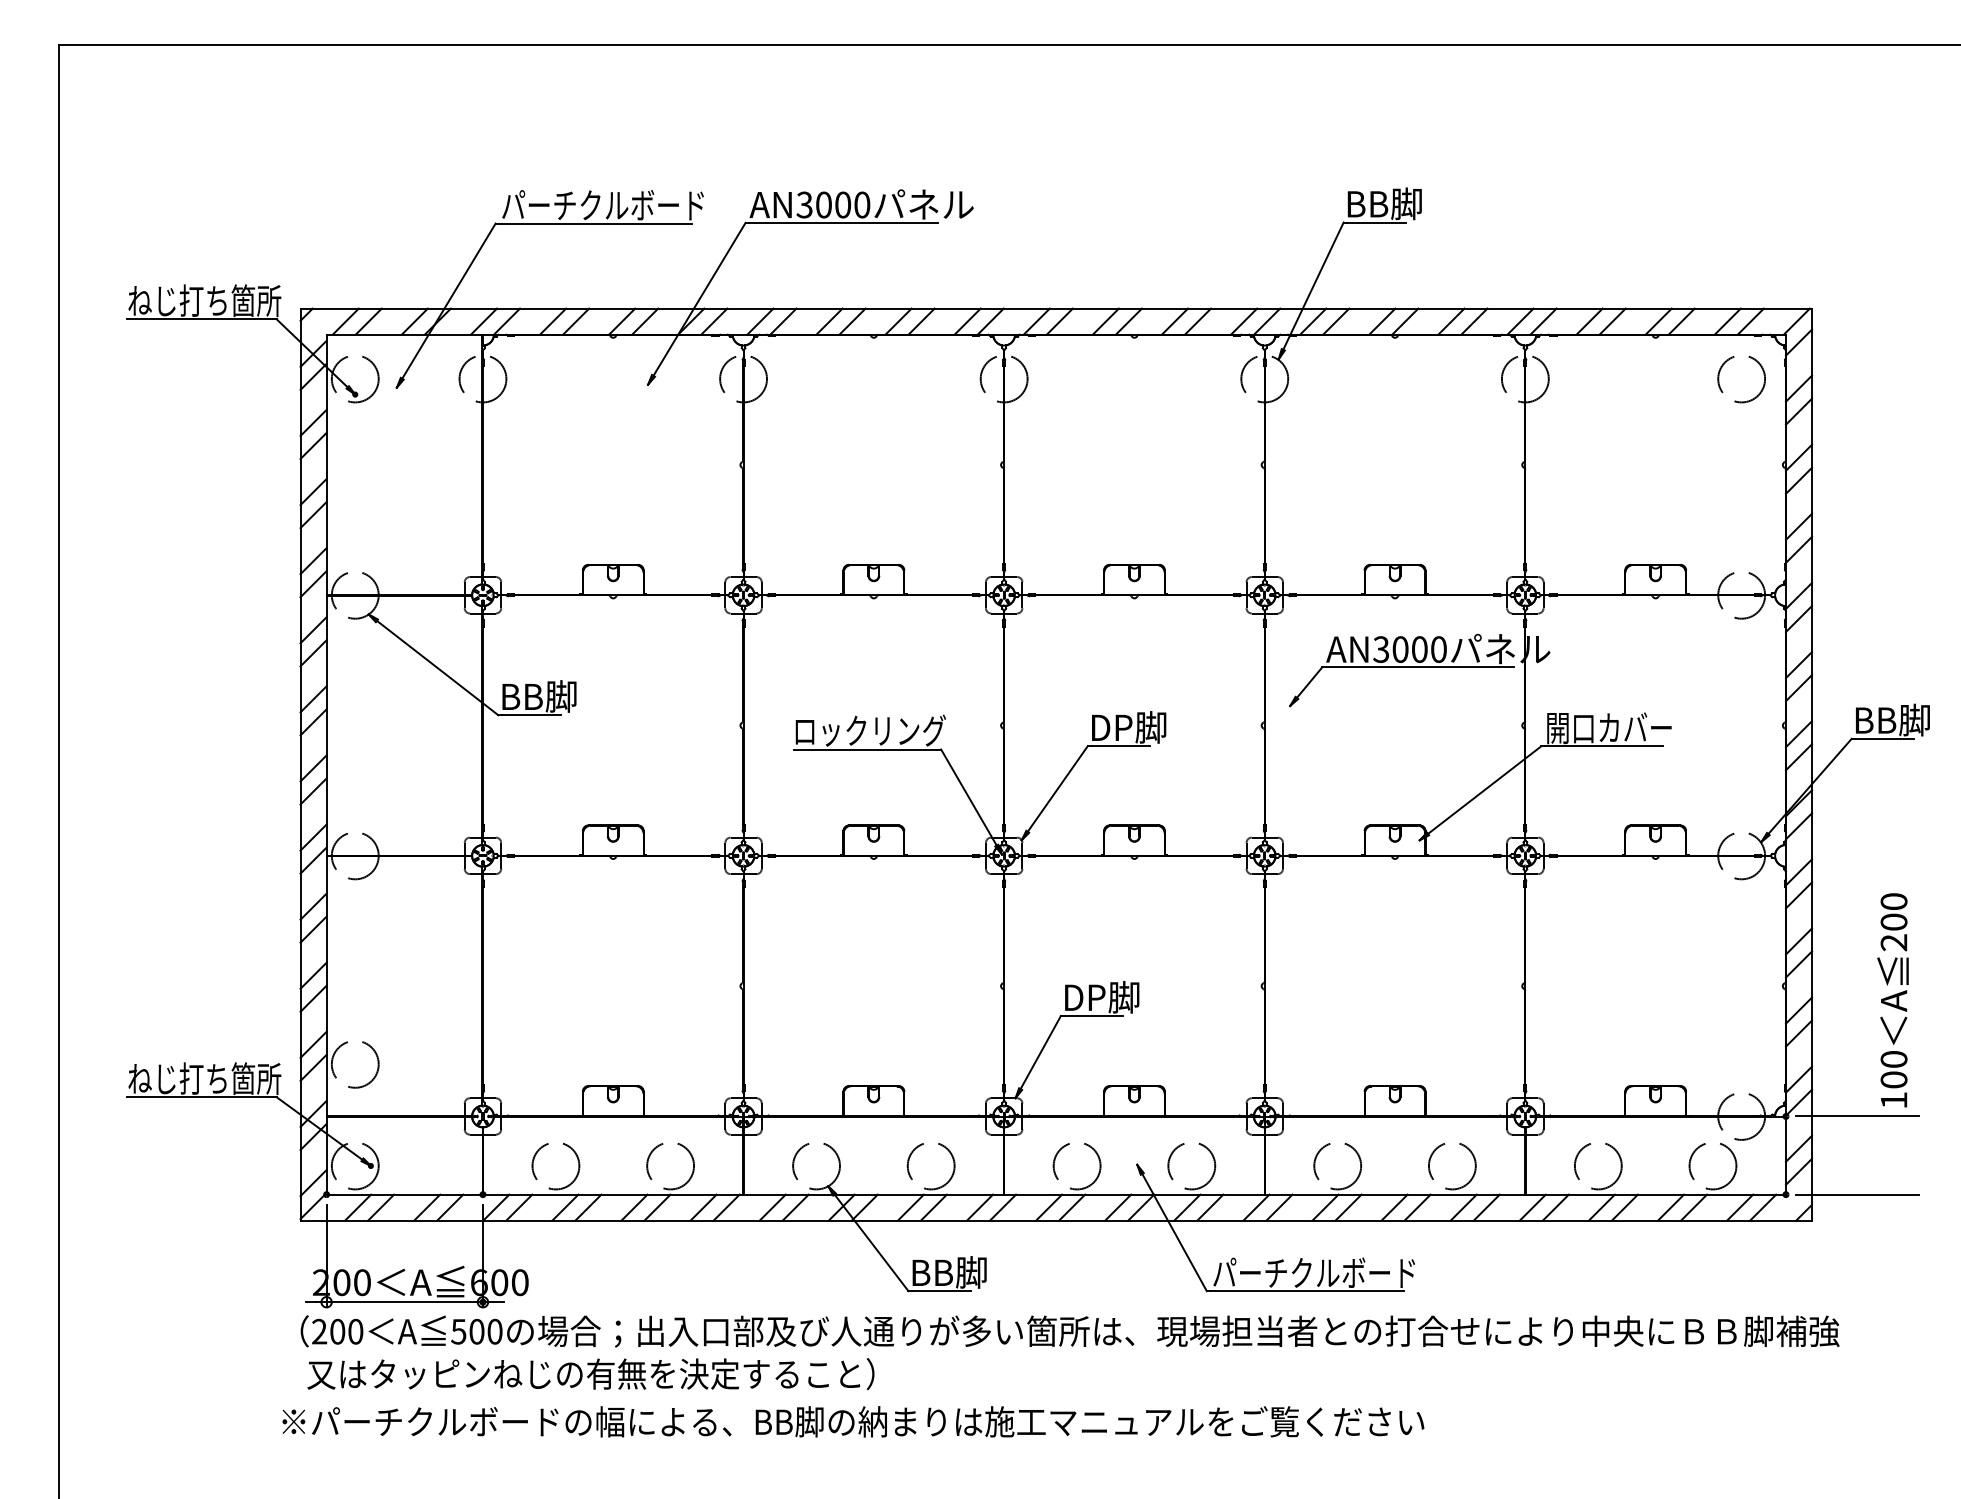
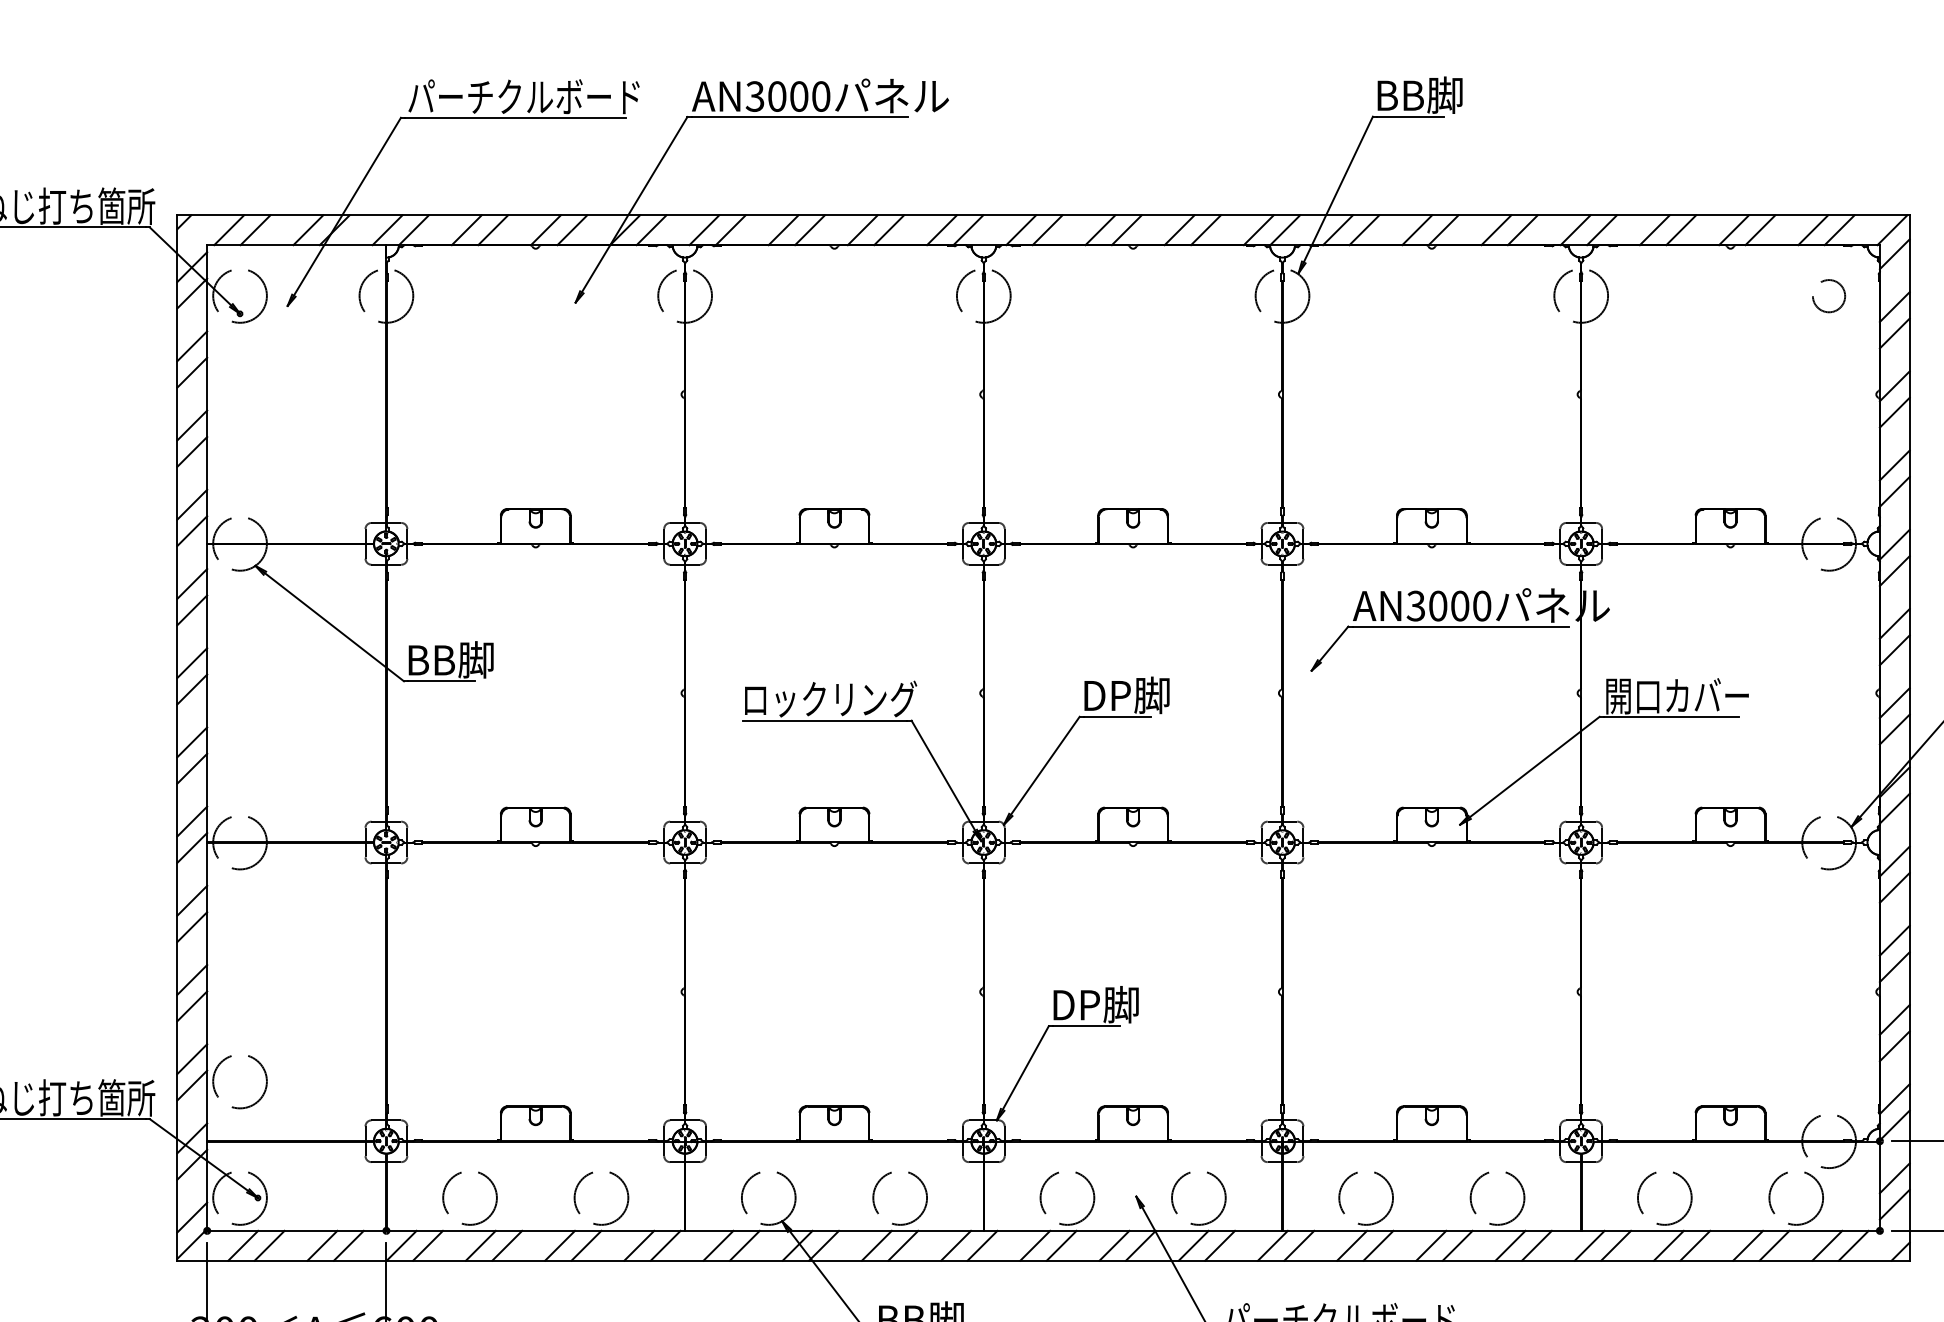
circle: (1741, 379) -> (1828, 296), size x0.6

